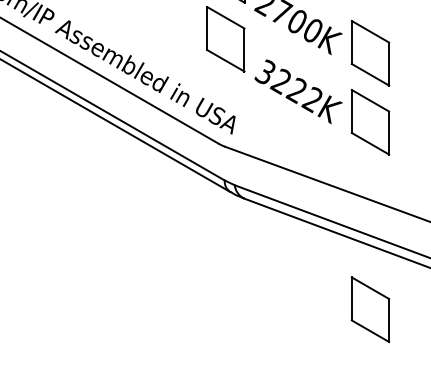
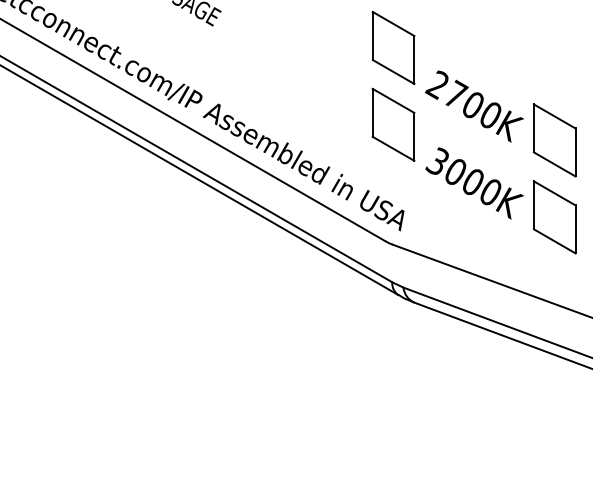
text: (295, 90) -> (471, 182), 3222K -> 3000K
part: (370, 309) -> (554, 426), removed

